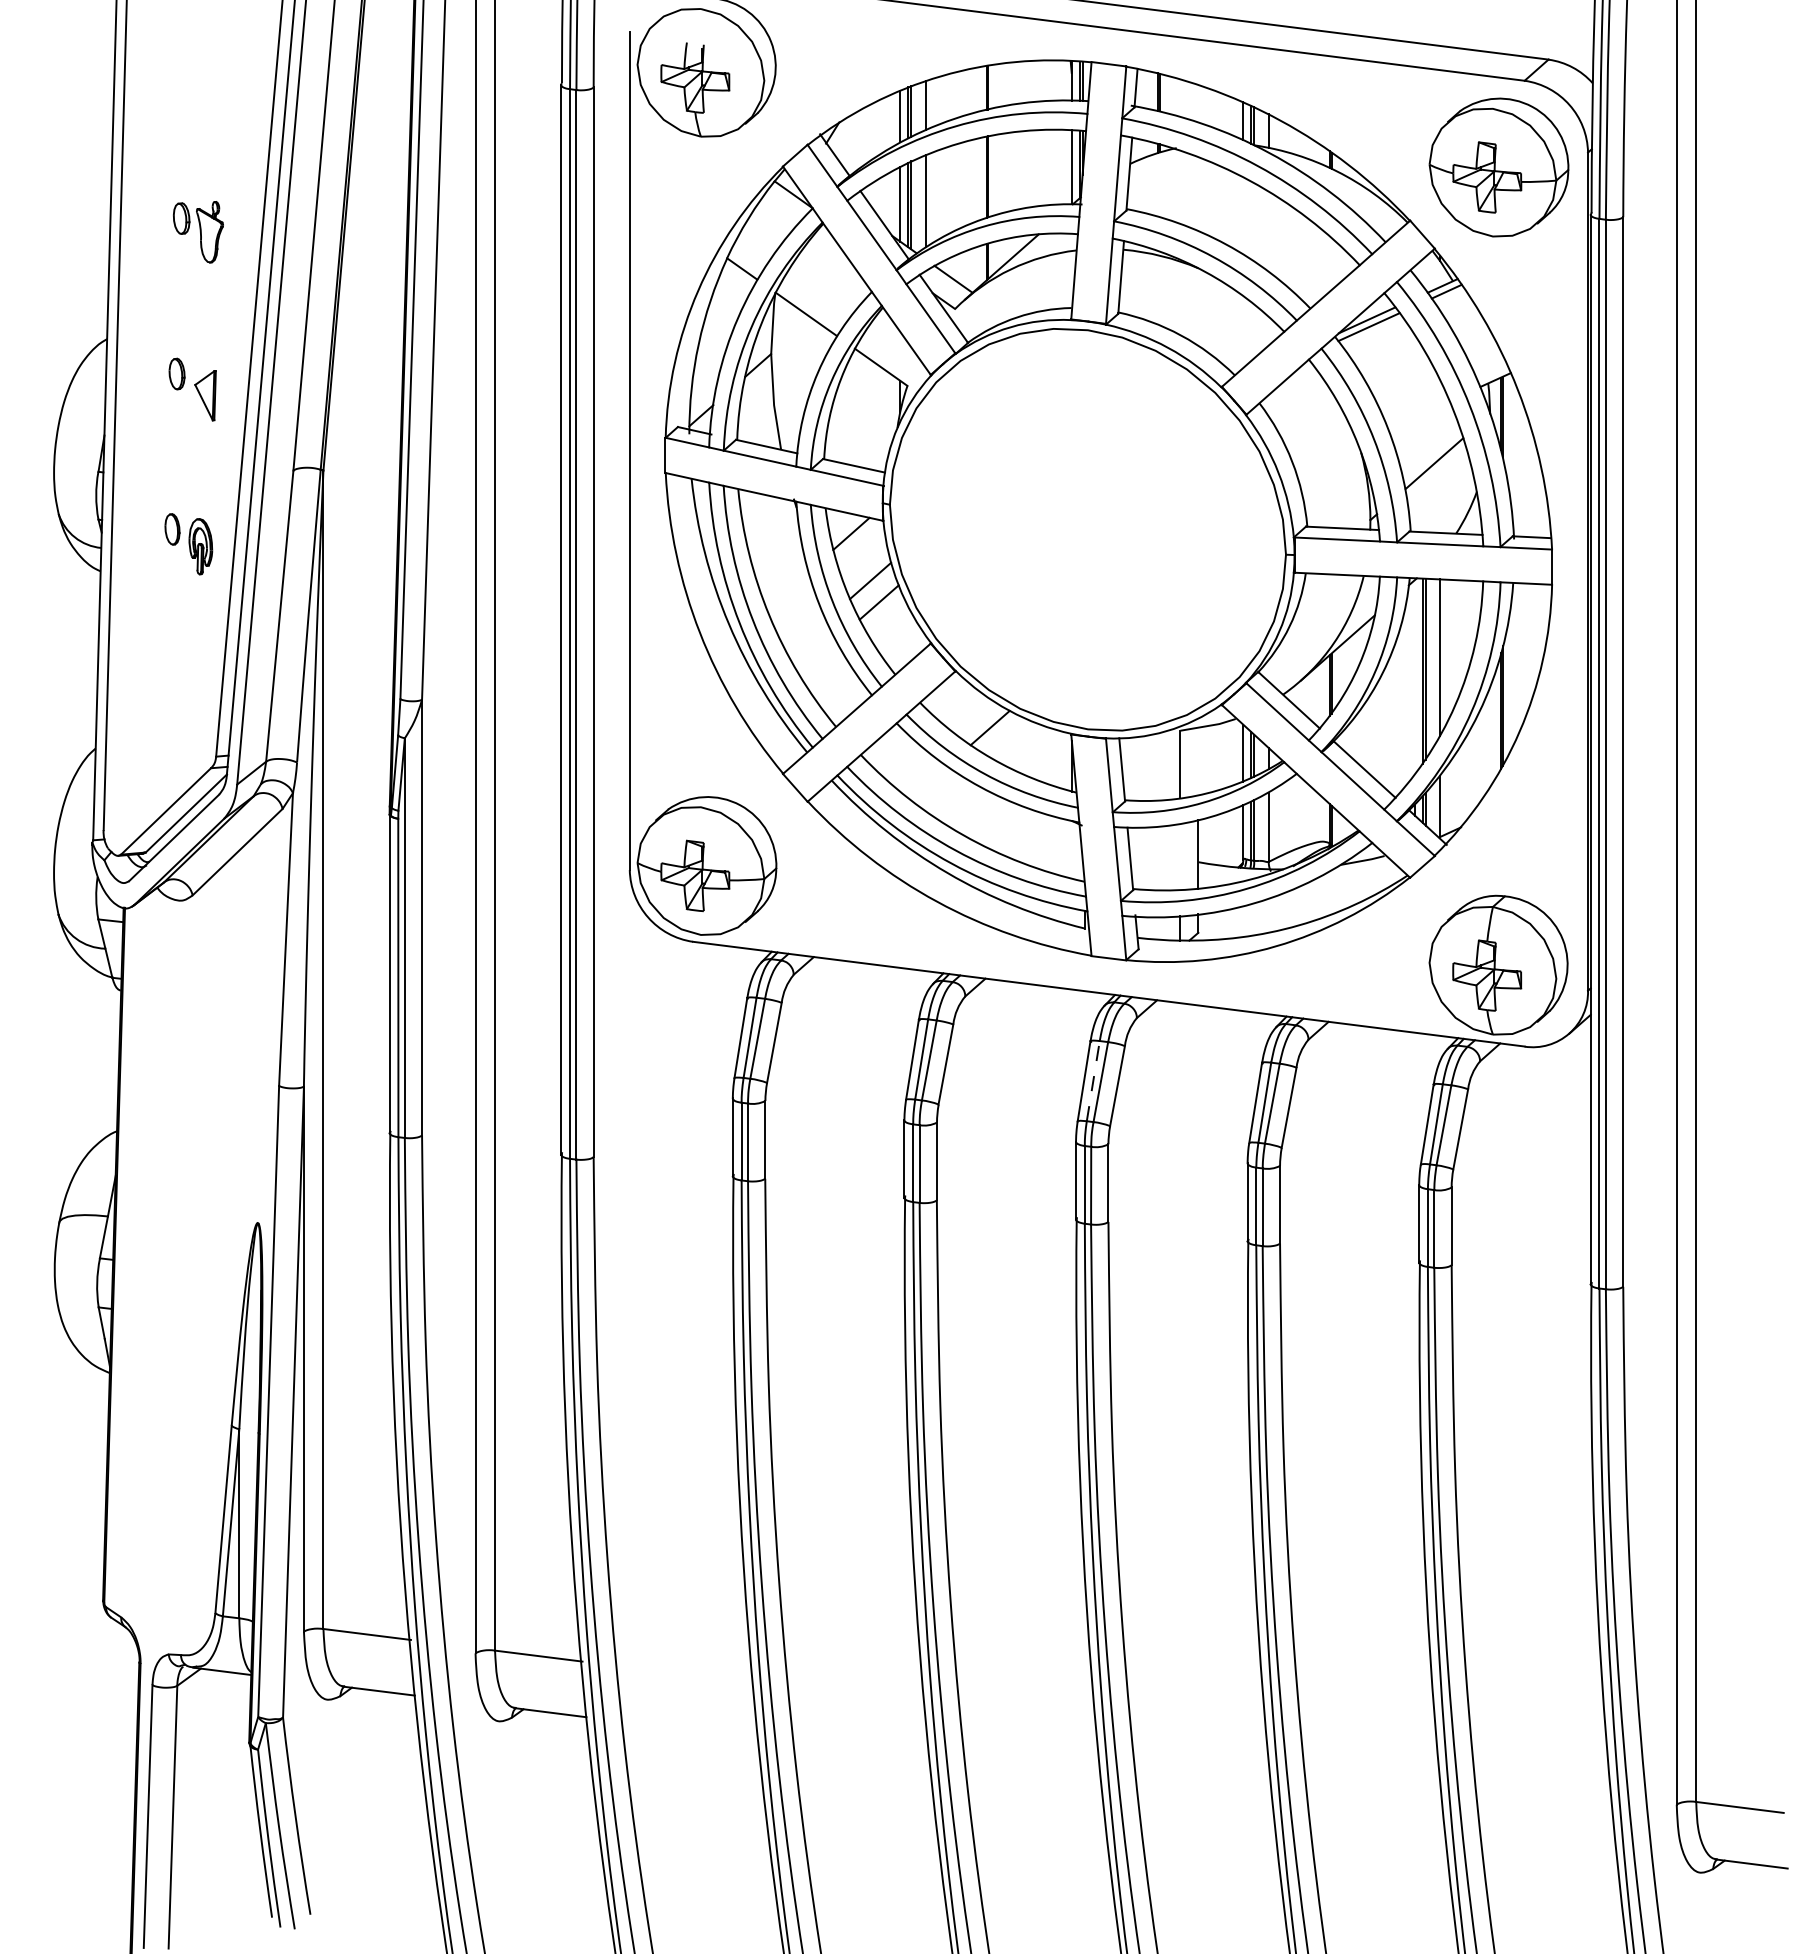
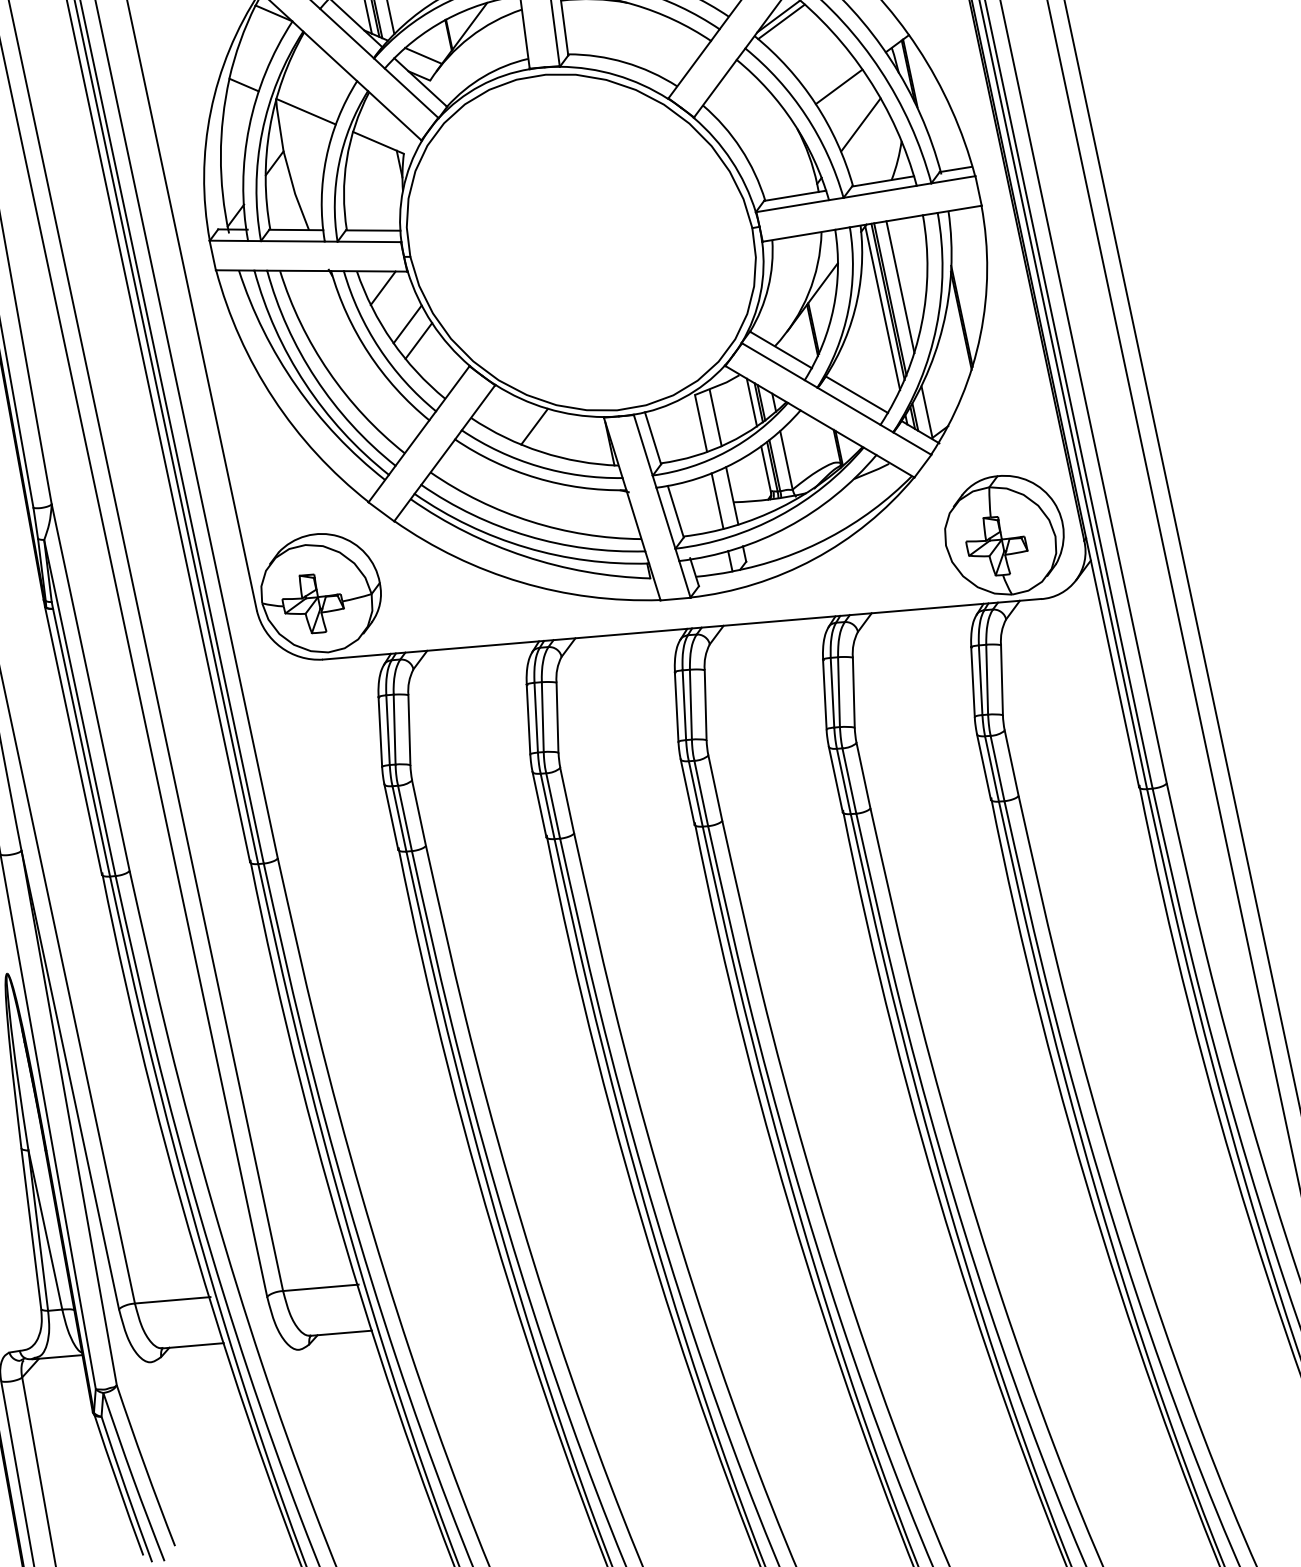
line: (1418, 415) -> (838, 87), added
line: (1414, 677) -> (882, 308), added
line: (1198, 761) -> (715, 417), added
line: (1180, 856) -> (717, 500), added
line: (1093, 1081) -> (684, 705), dashed -> solid

